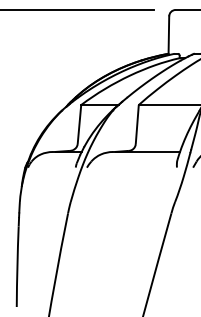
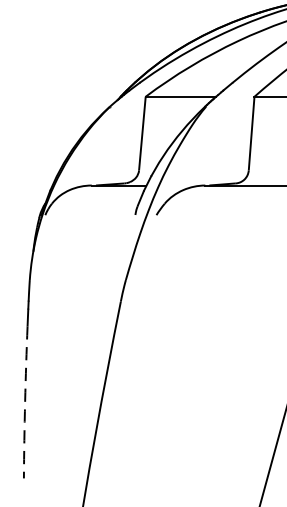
arc: (17, 266) -> (25, 401), solid -> dashed

